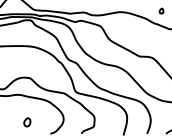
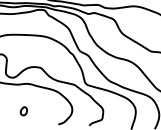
part: (27, 122) -> (24, 111), moved

